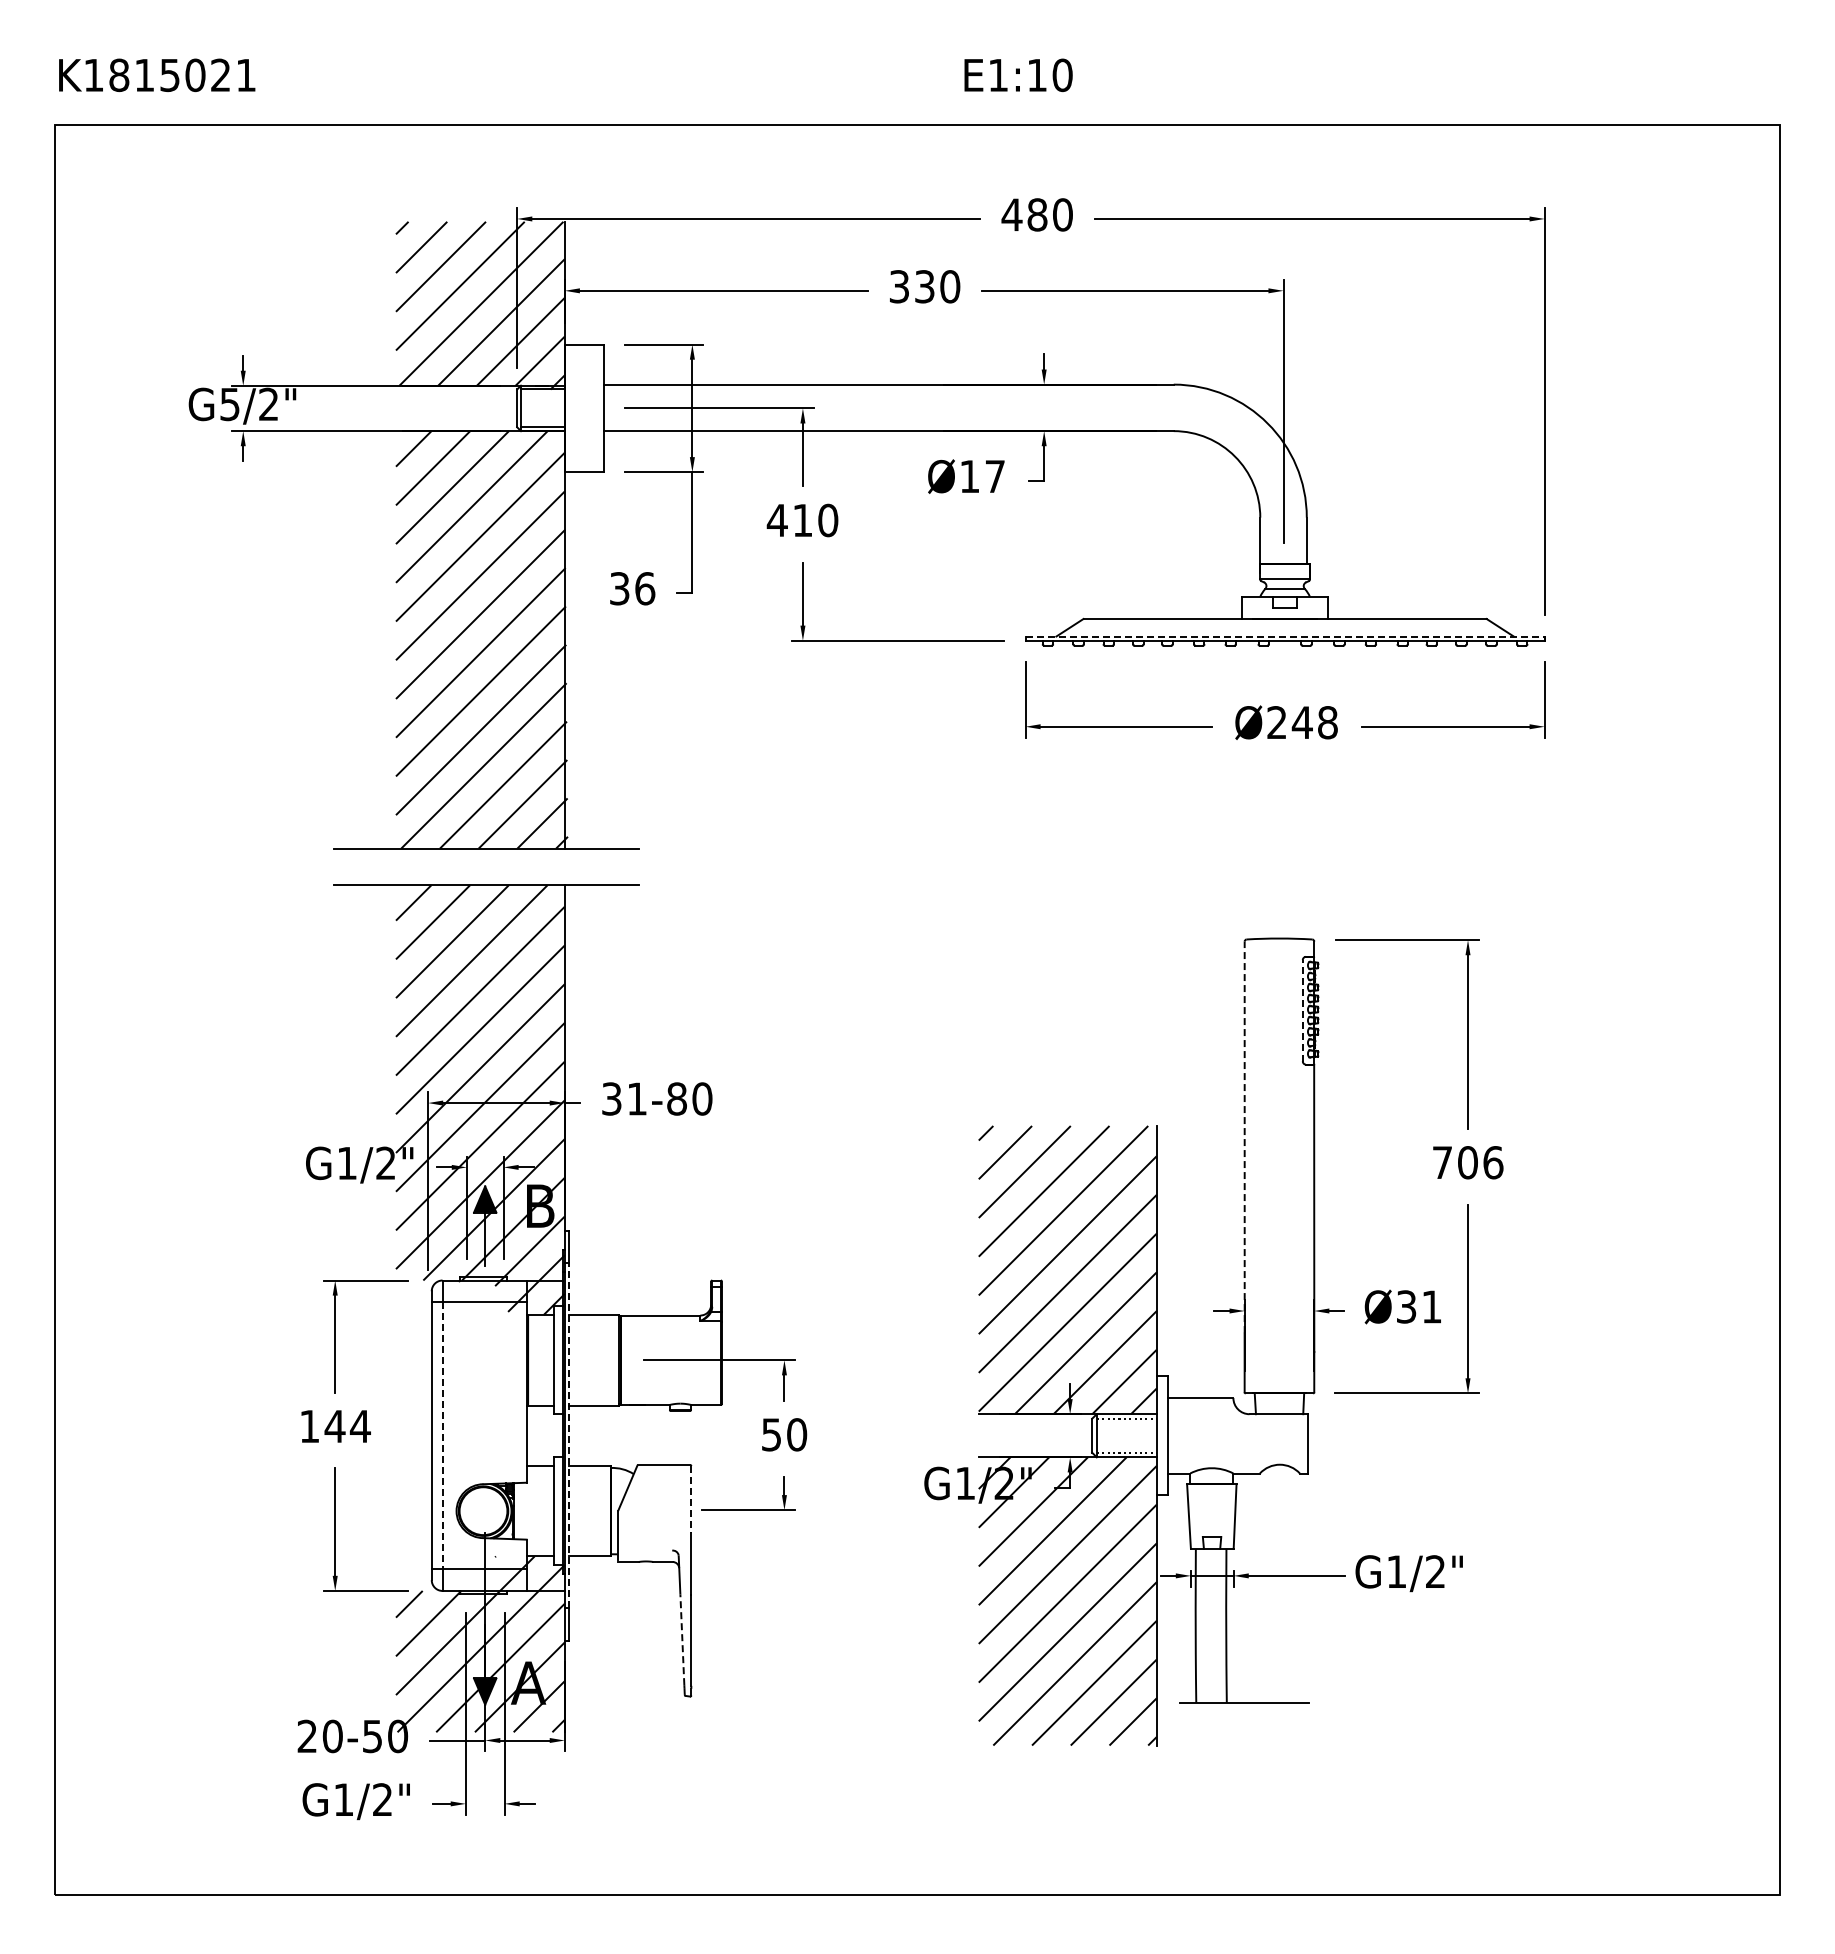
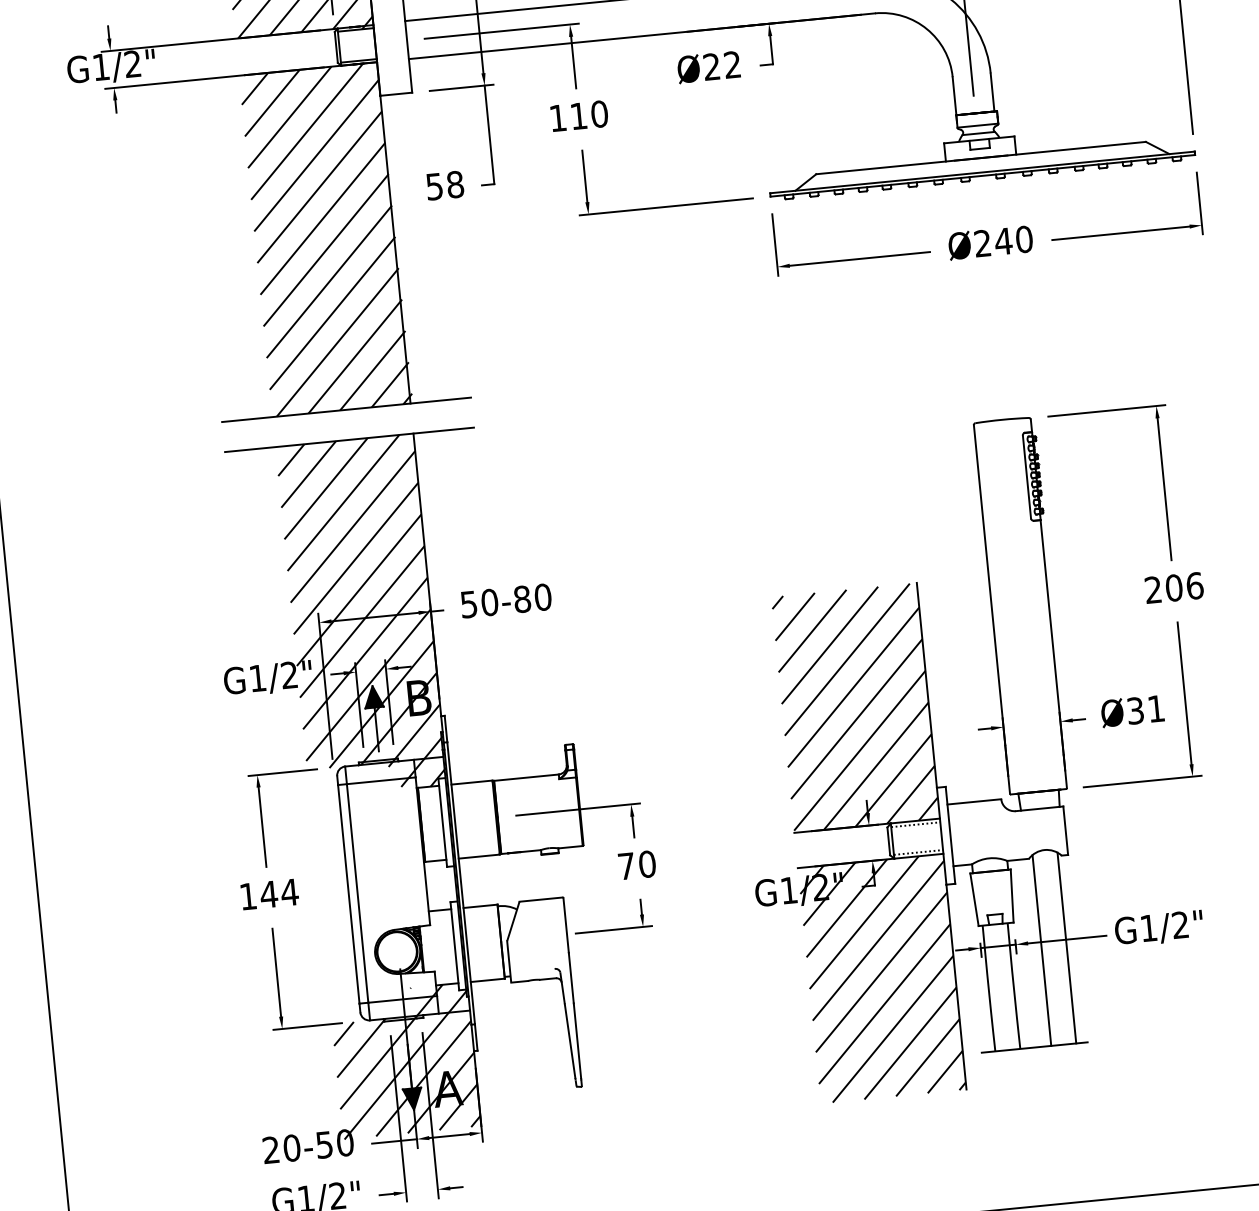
text: (229, 404) -> (100, 67), G5/2" -> G1/2"
text: (982, 475) -> (722, 65), Ø17 -> Ø22
text: (776, 520) -> (557, 118), 410 -> 110
text: (632, 588) -> (445, 185), 36 -> 58
line: (1285, 636) -> (982, 172), dashed -> solid
text: (1327, 722) -> (1024, 239), Ø248 -> Ø240
line: (1302, 1010) -> (1026, 476), dashed -> solid
text: (624, 1098) -> (479, 603), 31-80 -> 50-80
line: (1244, 1137) -> (989, 585), dashed -> solid
text: (1441, 1162) -> (1152, 589), 706 -> 206
text: (771, 1434) -> (626, 866), 50 -> 70
line: (442, 1435) -> (357, 893), dashed -> solid
line: (569, 1435) -> (461, 883), dashed -> solid
line: (691, 1499) -> (566, 925), dashed -> solid
line: (1264, 1585) -> (1041, 950), added
line: (1295, 1585) -> (1067, 947), added
line: (682, 1639) -> (570, 1040), dashed -> solid

